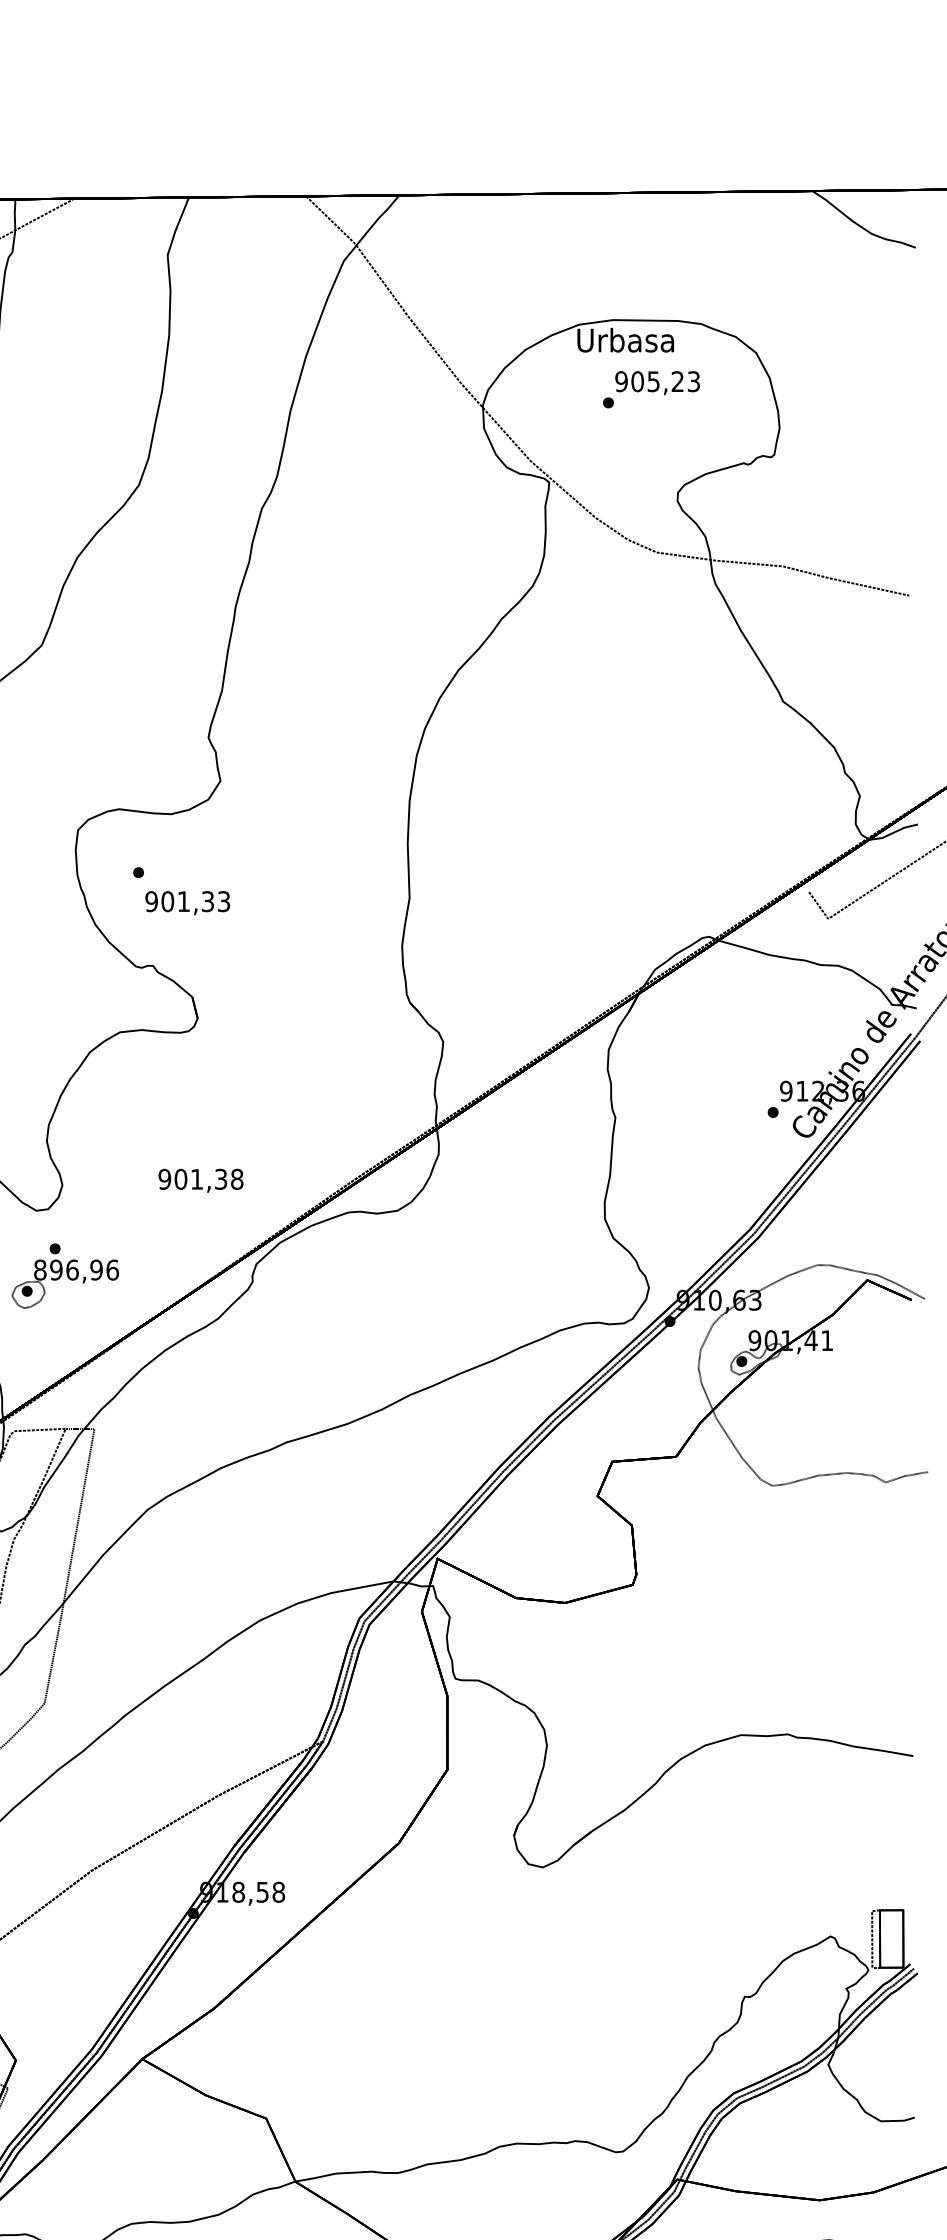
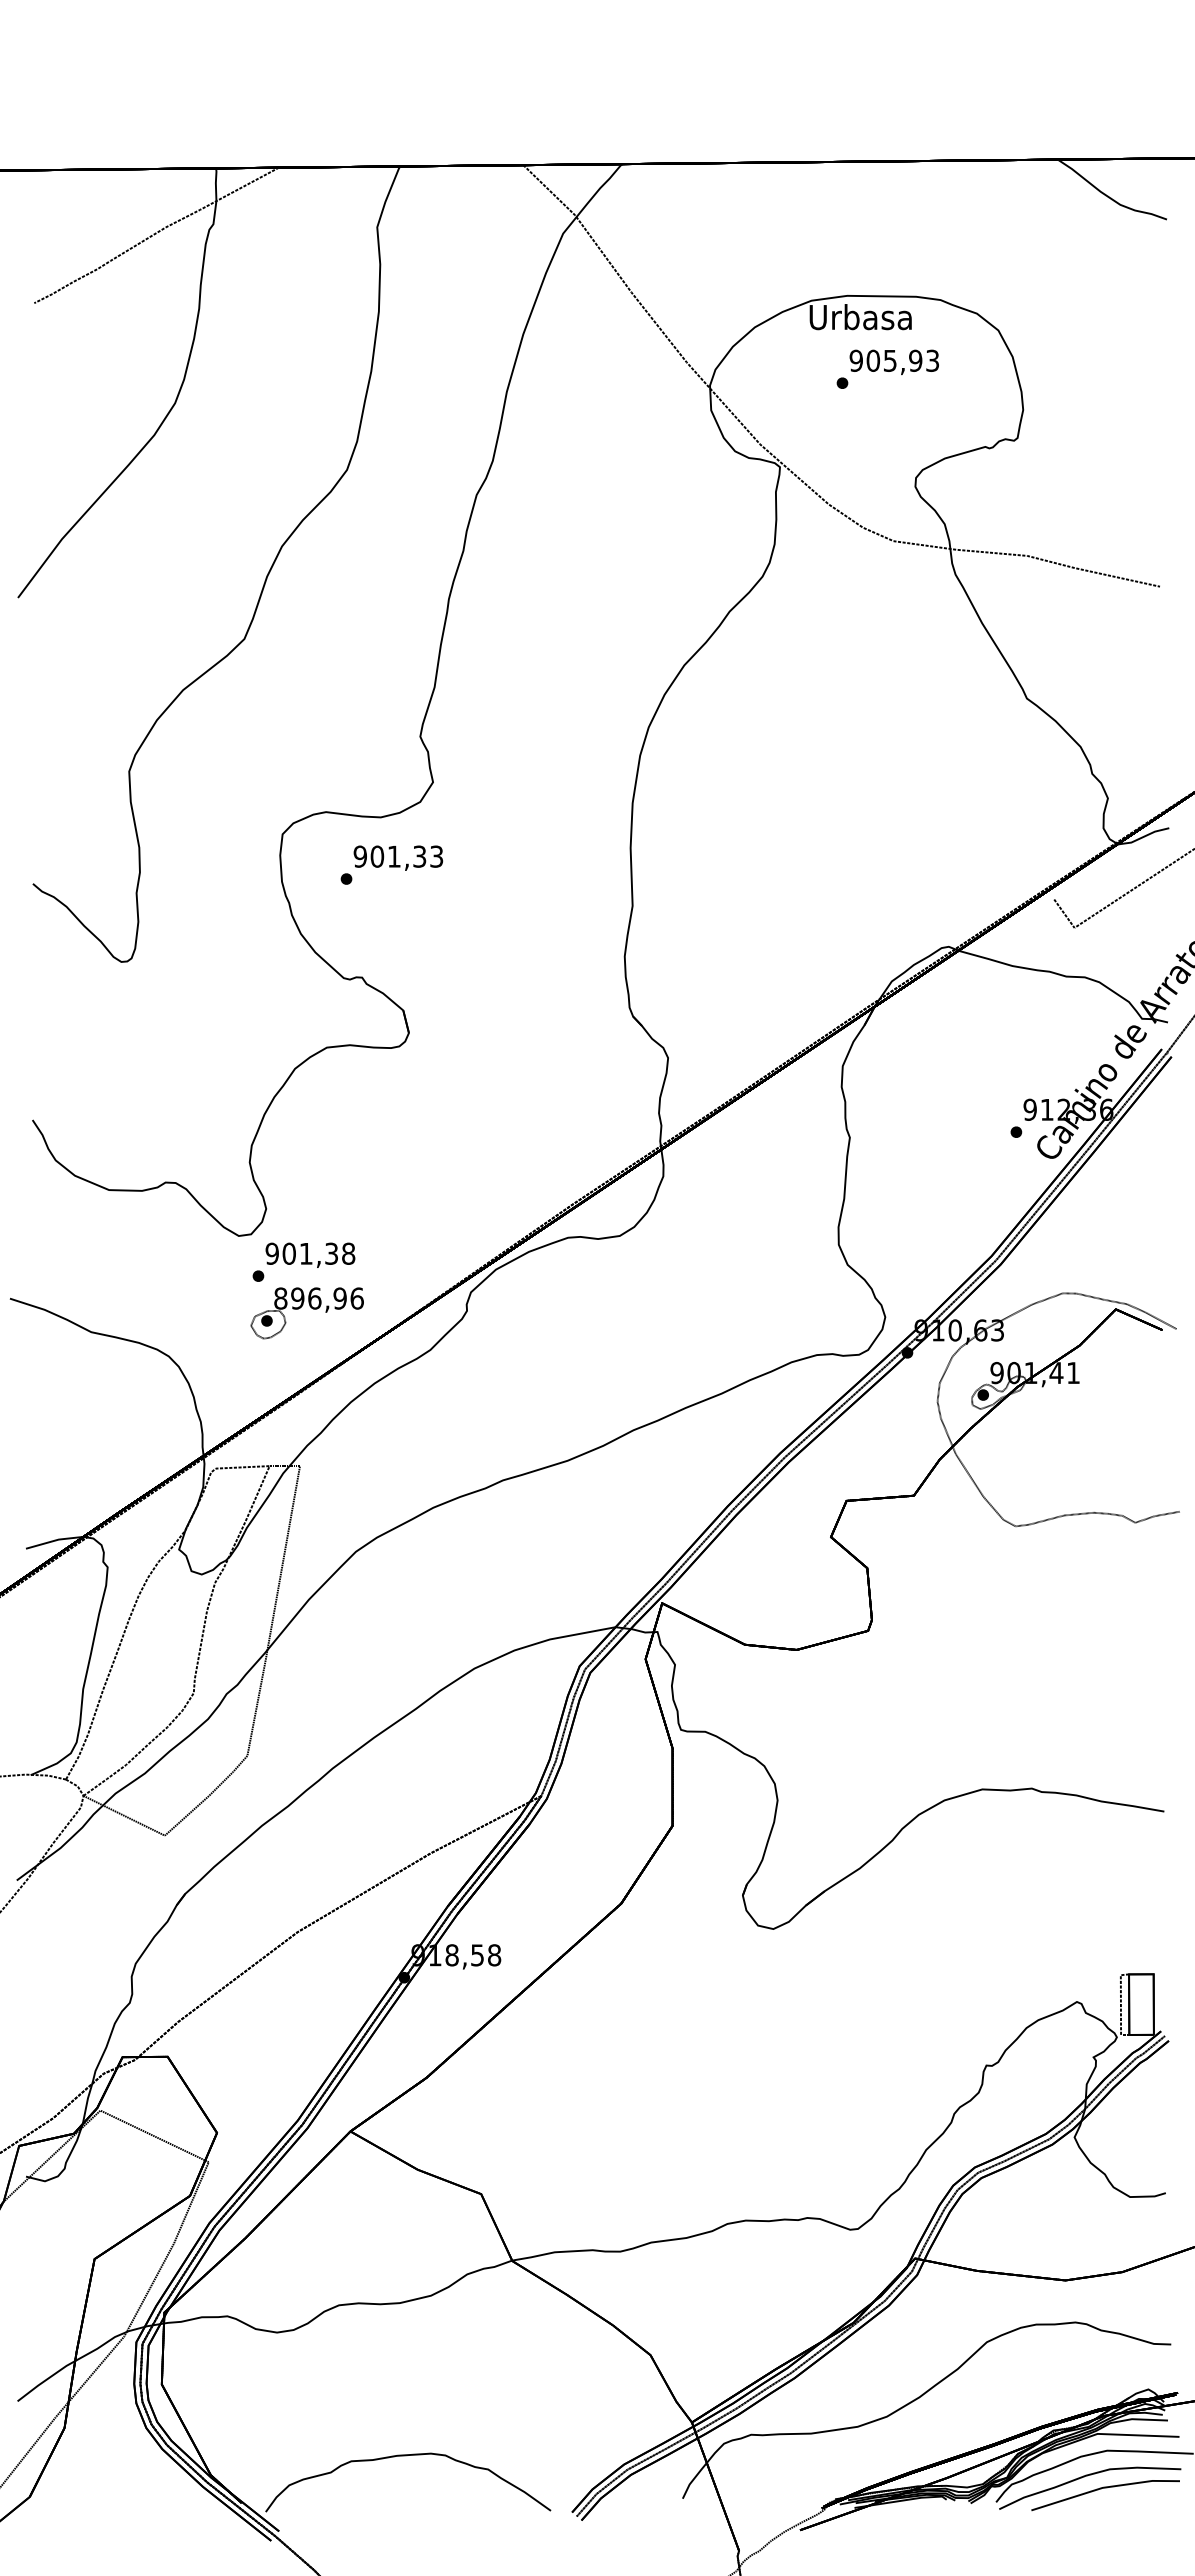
text: (677, 381) -> (915, 360), 905,23 -> 905,93
text: (187, 902) -> (398, 857), moved
text: (201, 1180) -> (310, 1254), moved
part: (69, 1279) -> (311, 1308), moved

